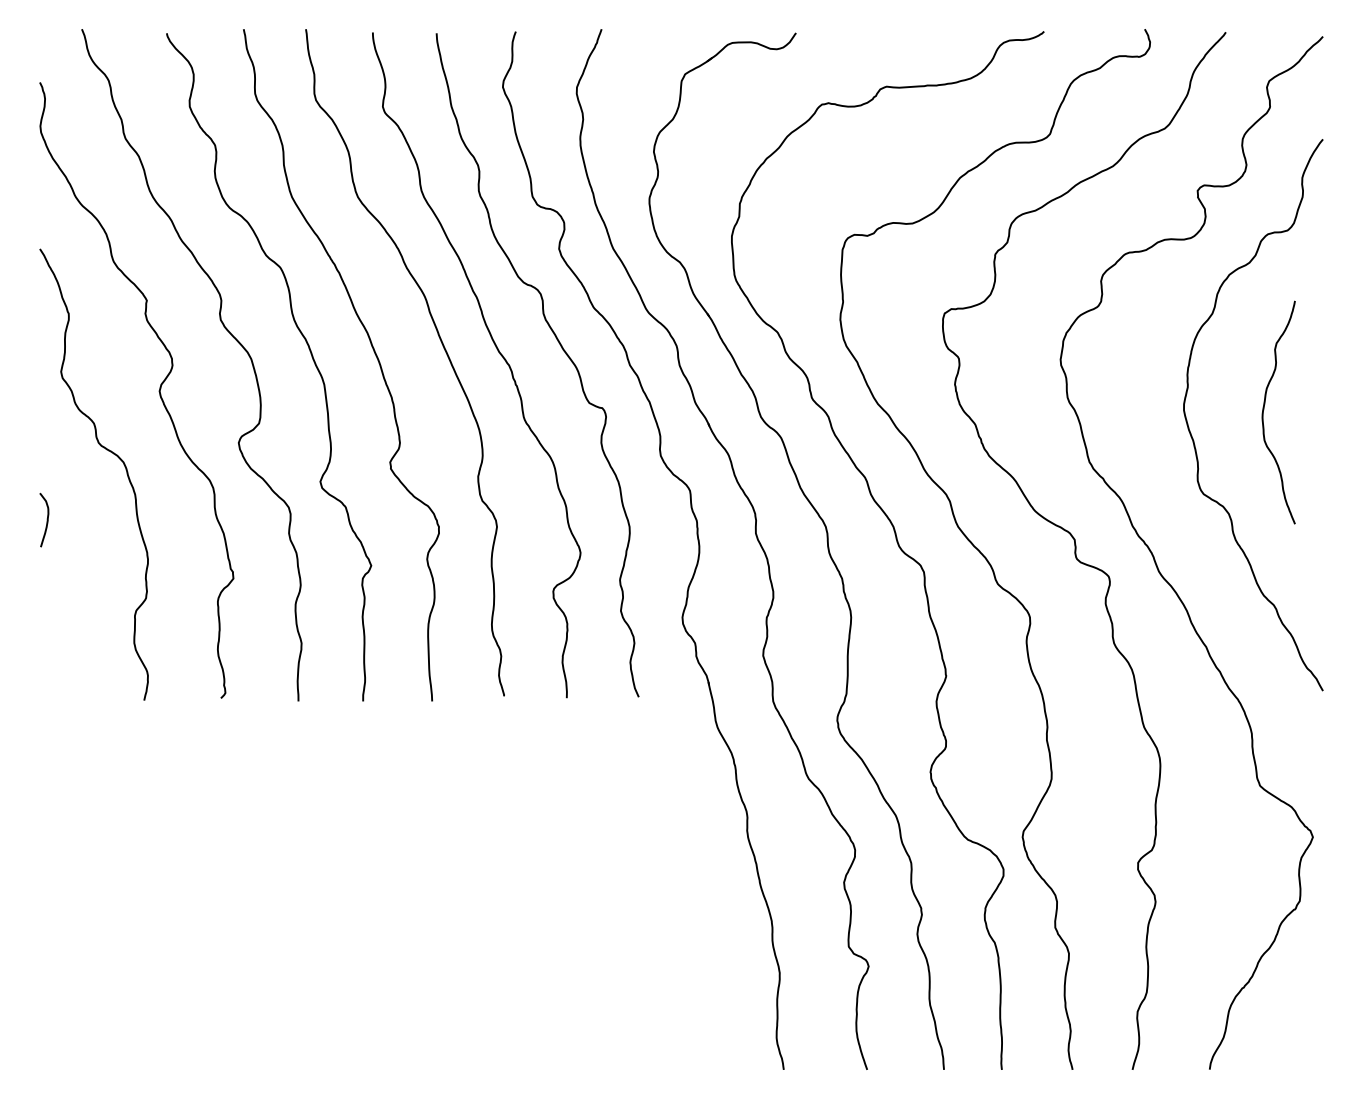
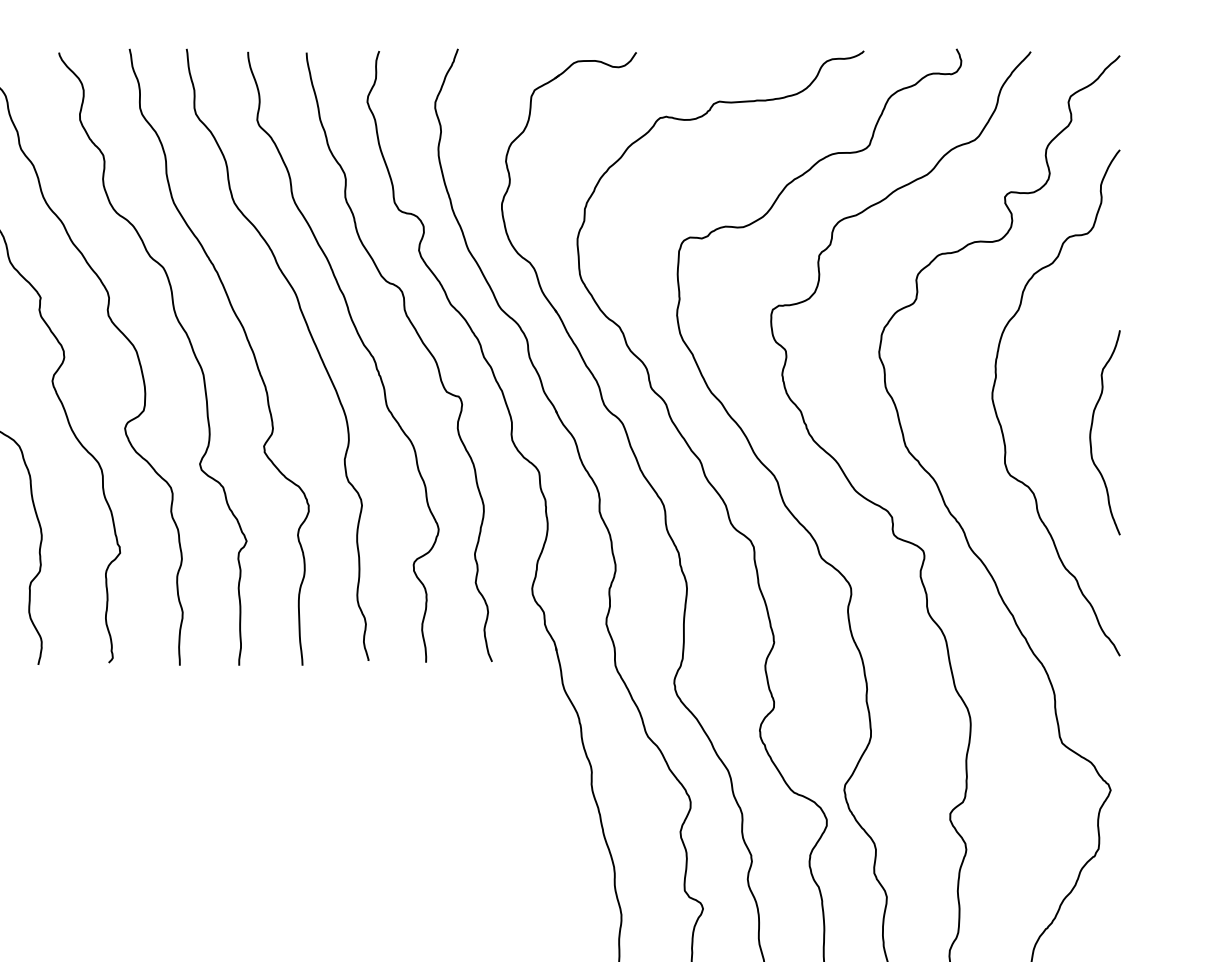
curve: (1264, 409) -> (1091, 429), moved

